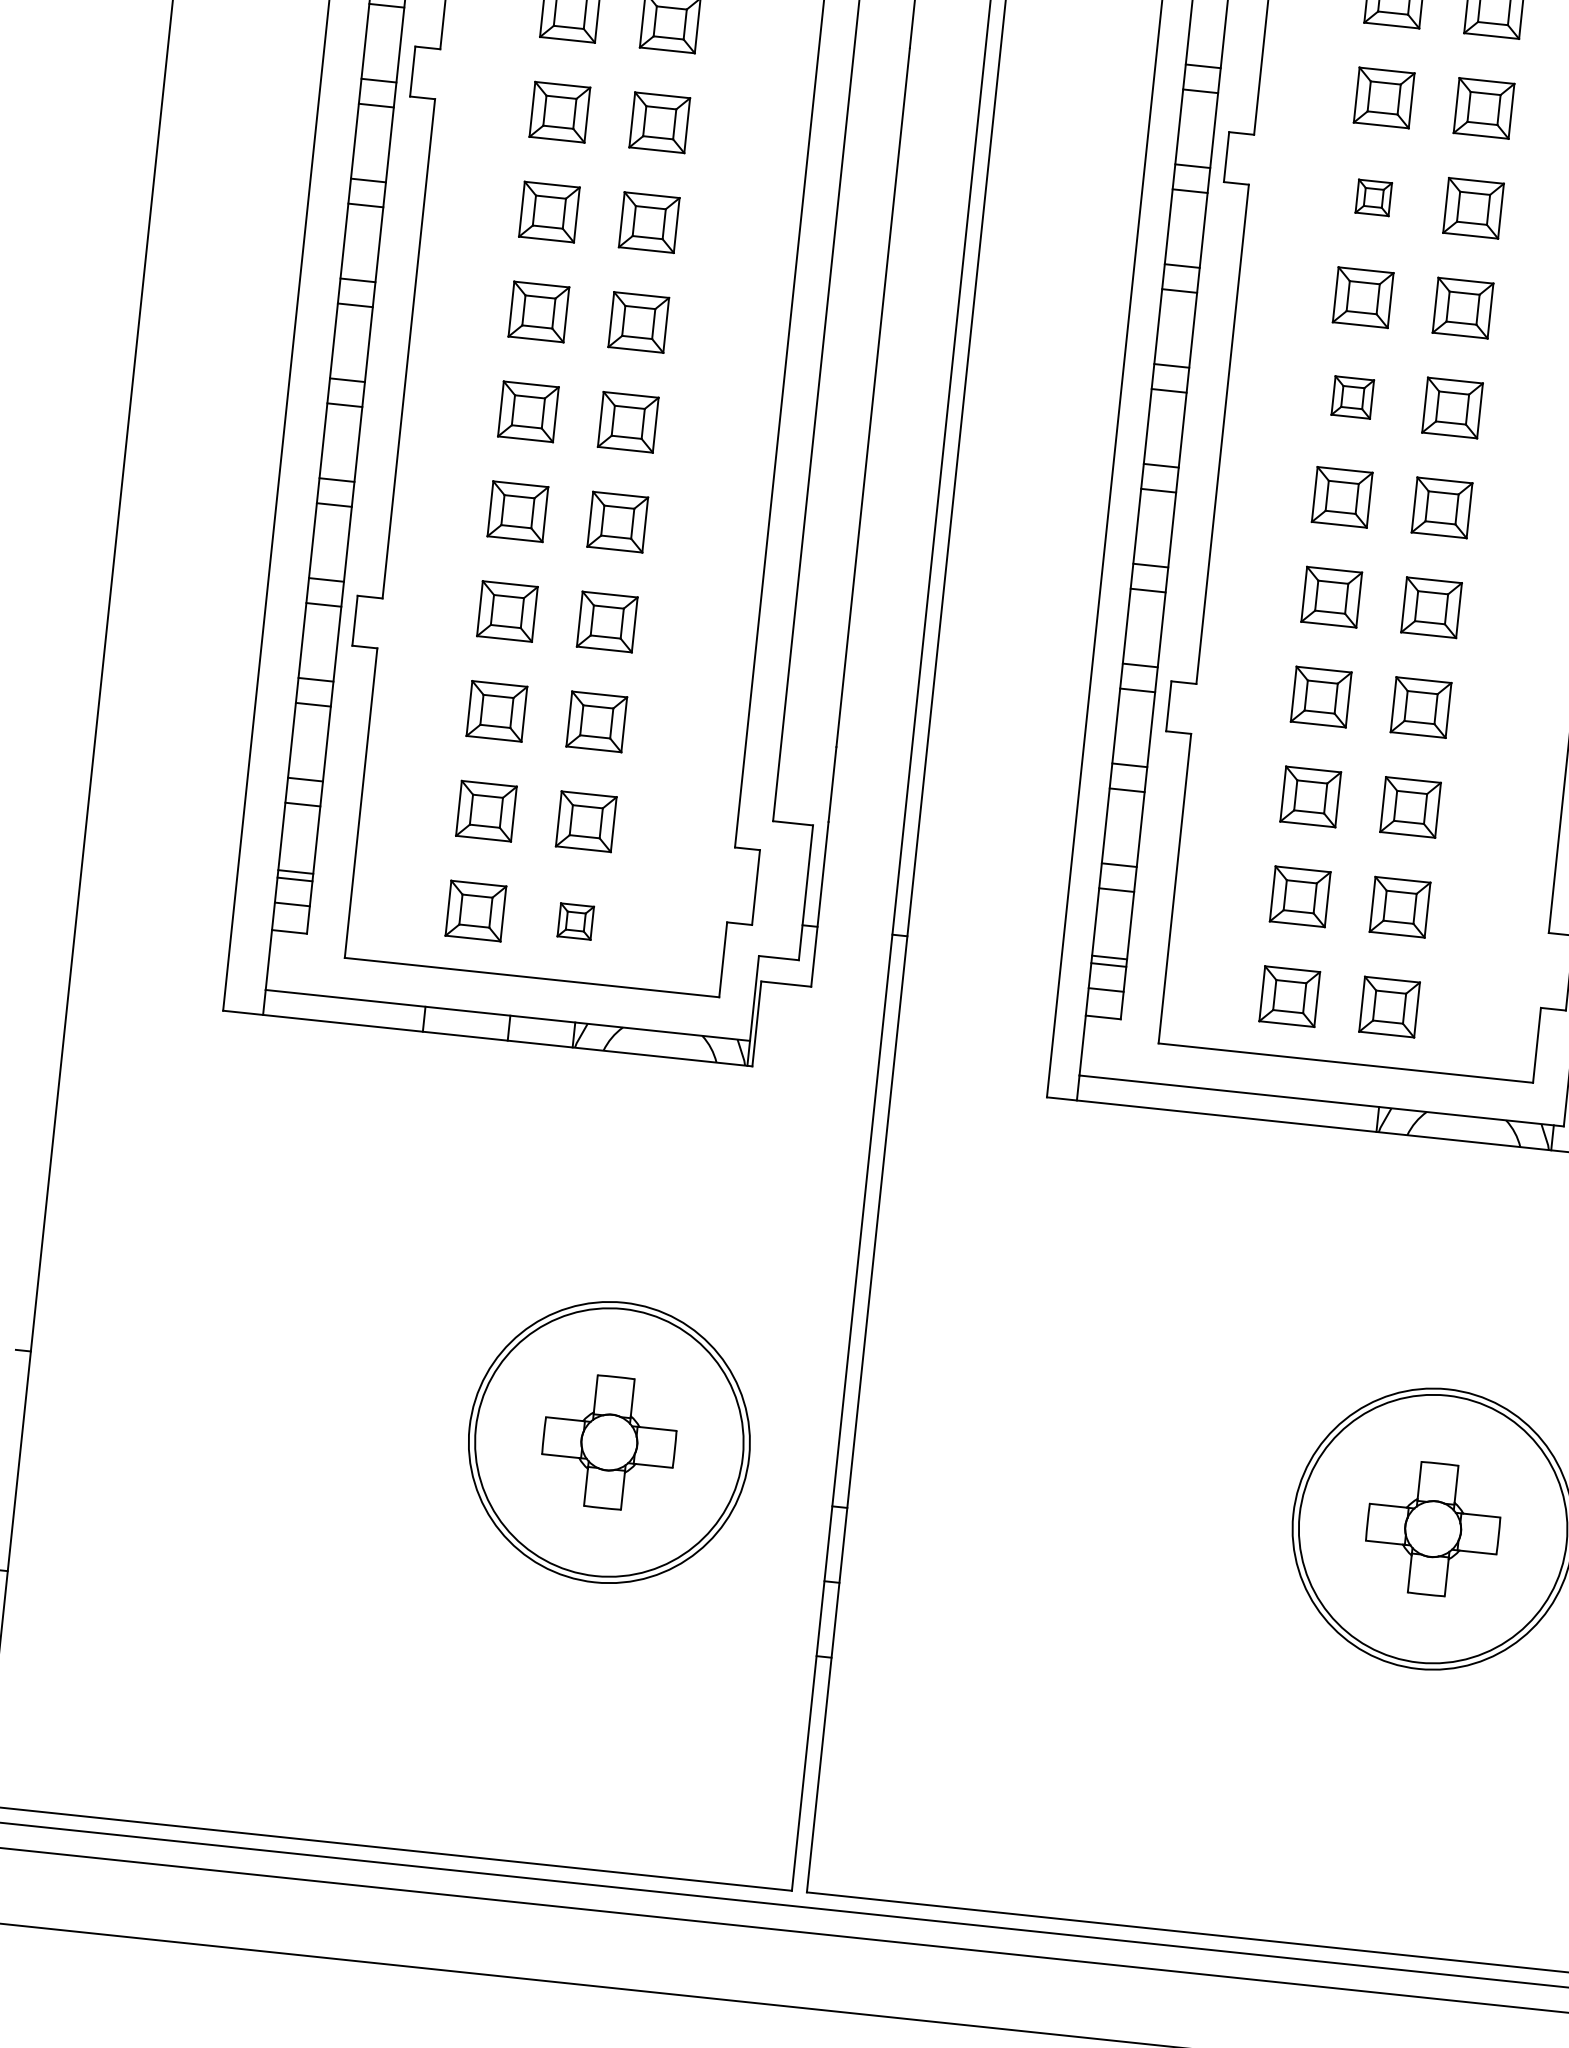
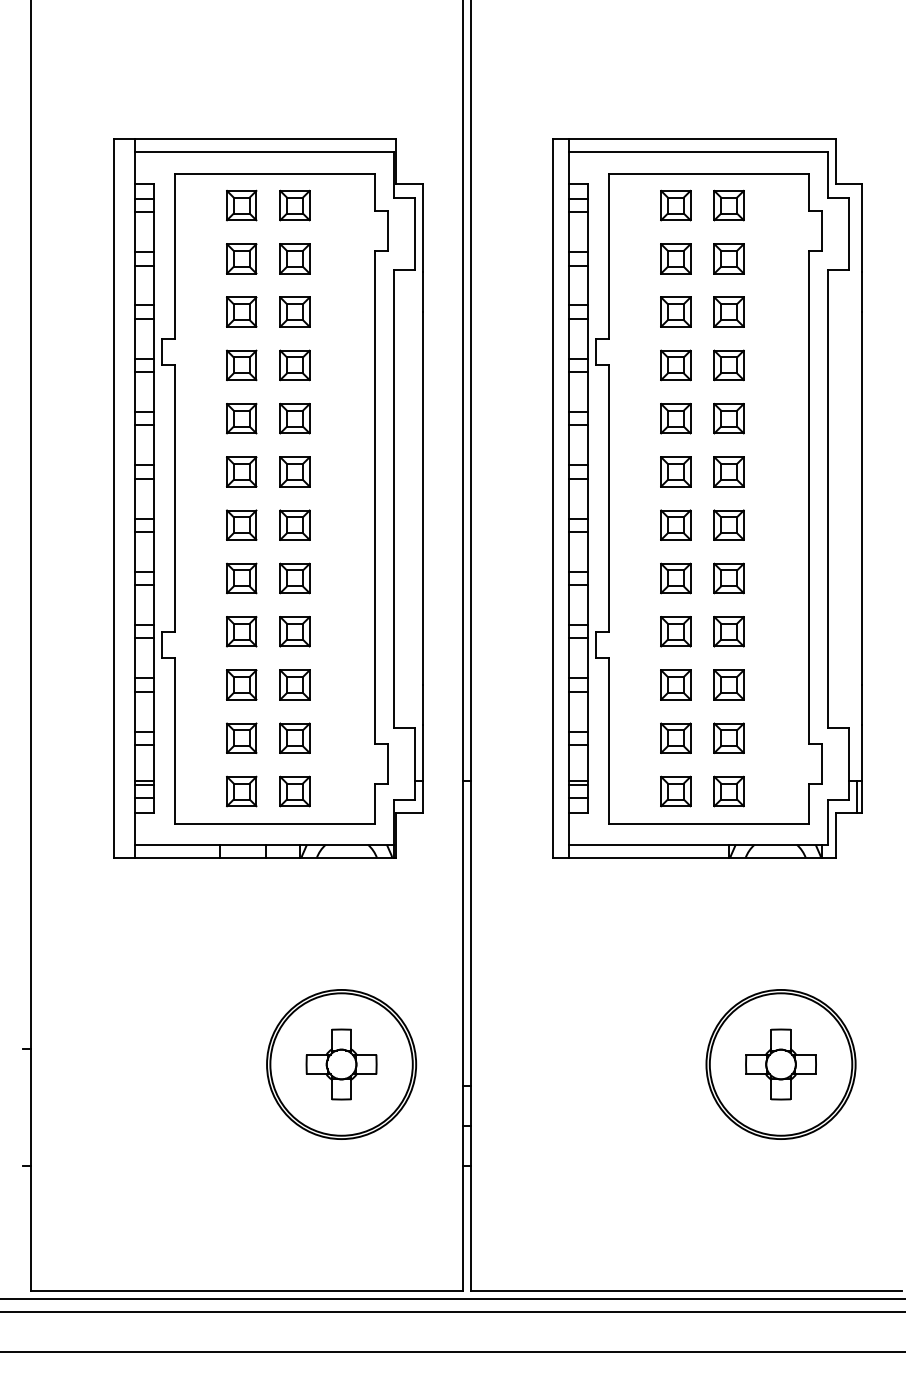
part: (1373, 197) -> (675, 365), size x1.67
part: (1352, 396) -> (675, 471), size x1.43
part: (574, 921) -> (294, 791), size x1.67

